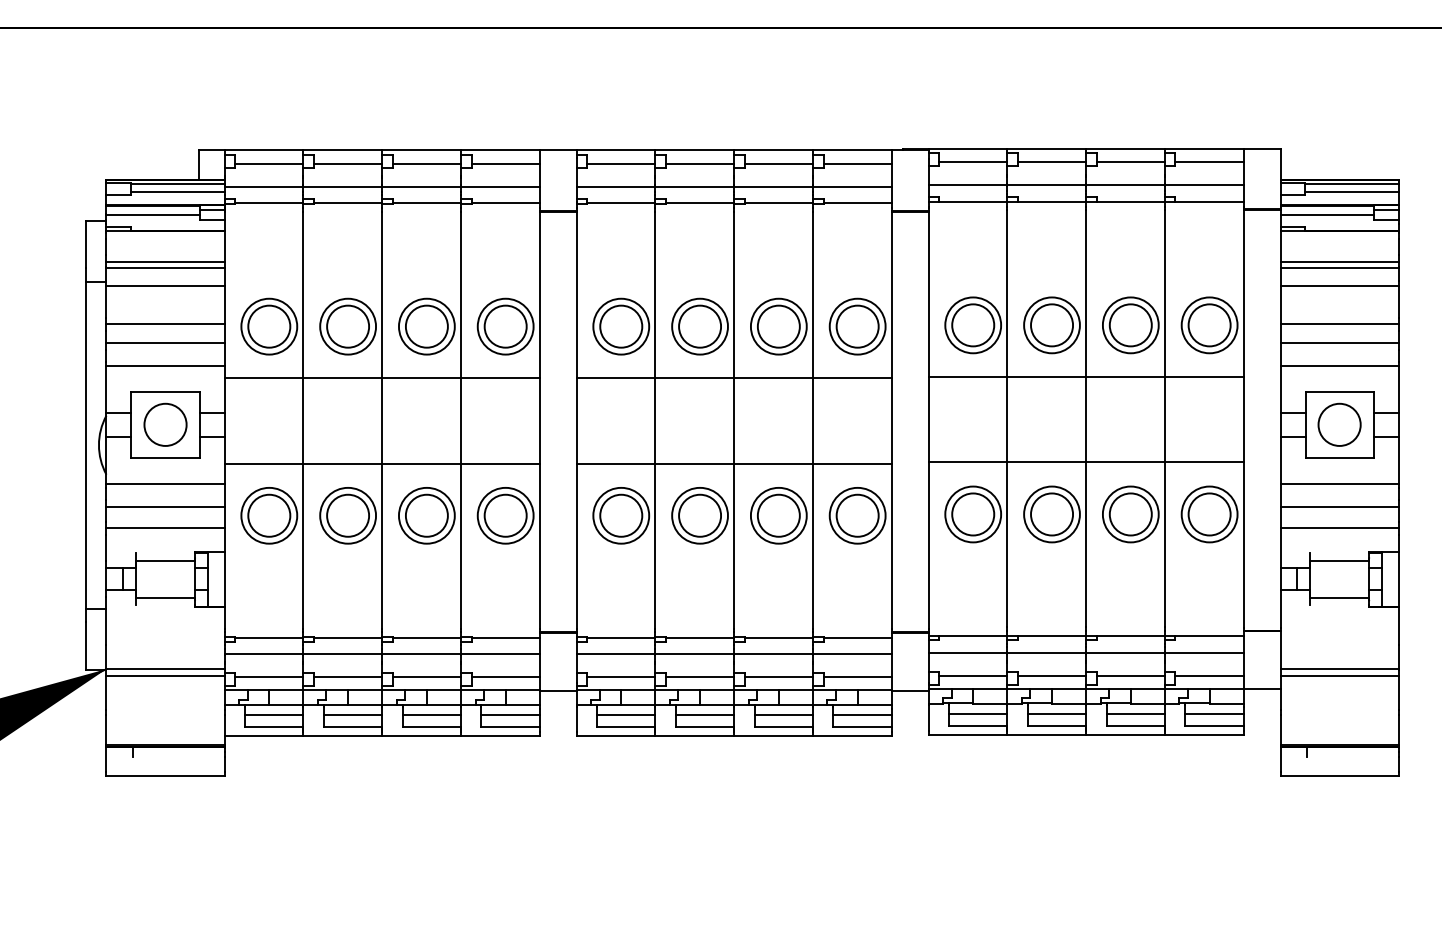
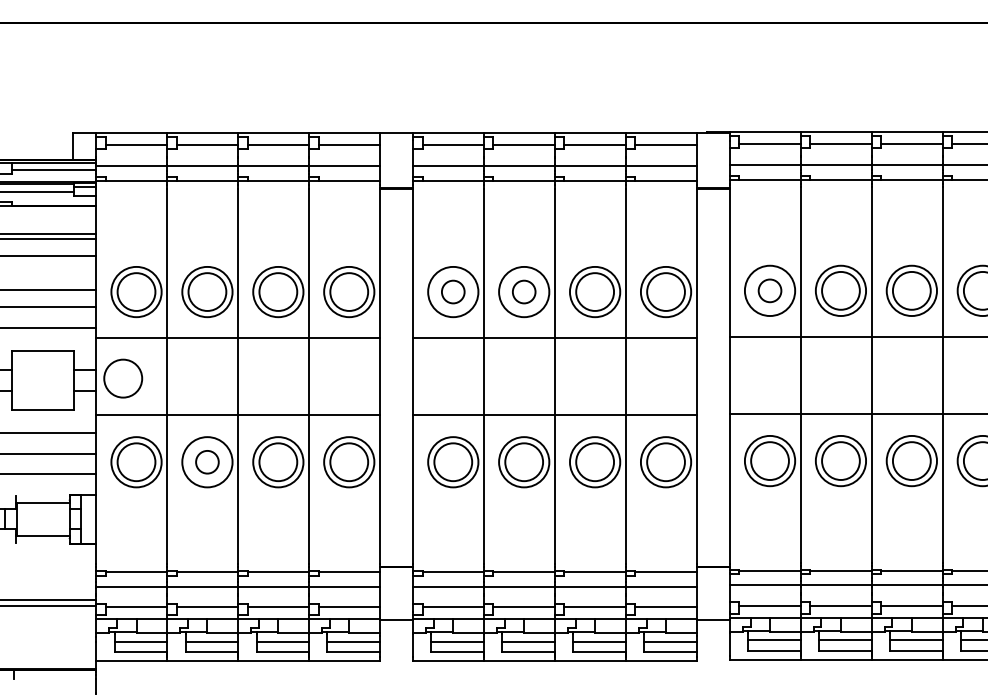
circle: (973, 325) -> (770, 290), size x0.6
circle: (621, 326) -> (453, 291), size x0.6
circle: (700, 326) -> (524, 291), size x0.6
circle: (165, 424) -> (123, 378), moved
circle: (348, 515) -> (207, 461), size x0.6

